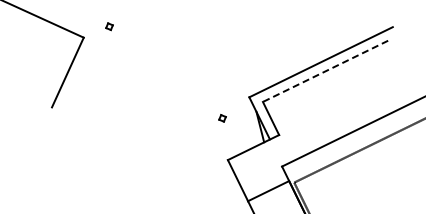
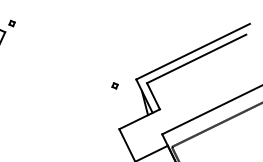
part: (109, 26) -> (12, 23), moved
line: (325, 71) -> (196, 59), dashed -> solid
part: (222, 118) -> (115, 85), moved

